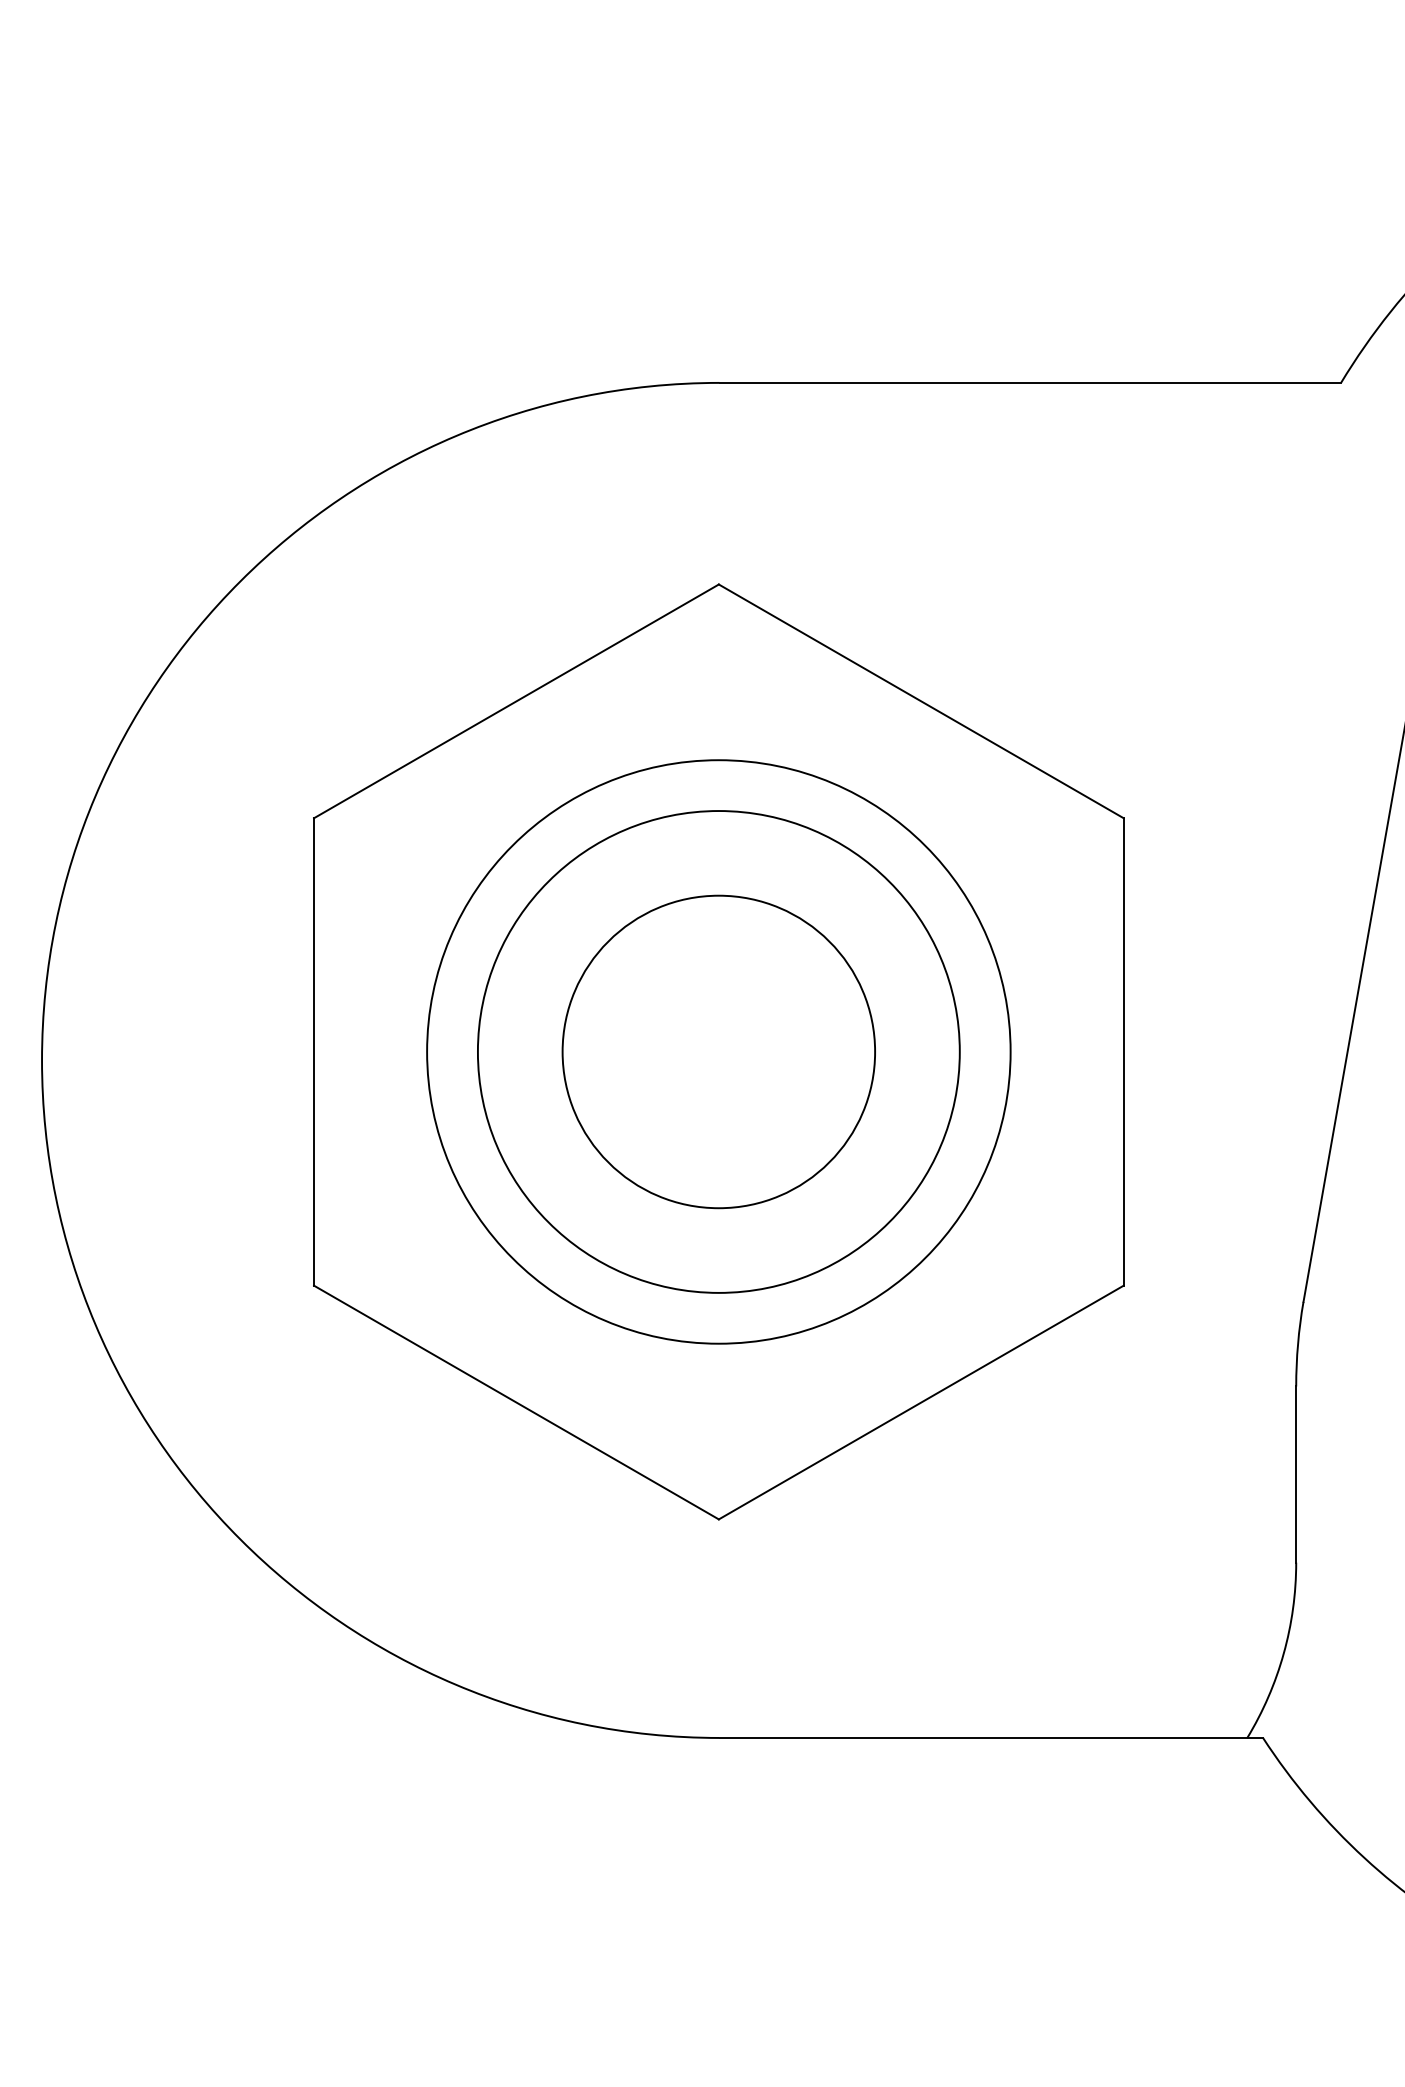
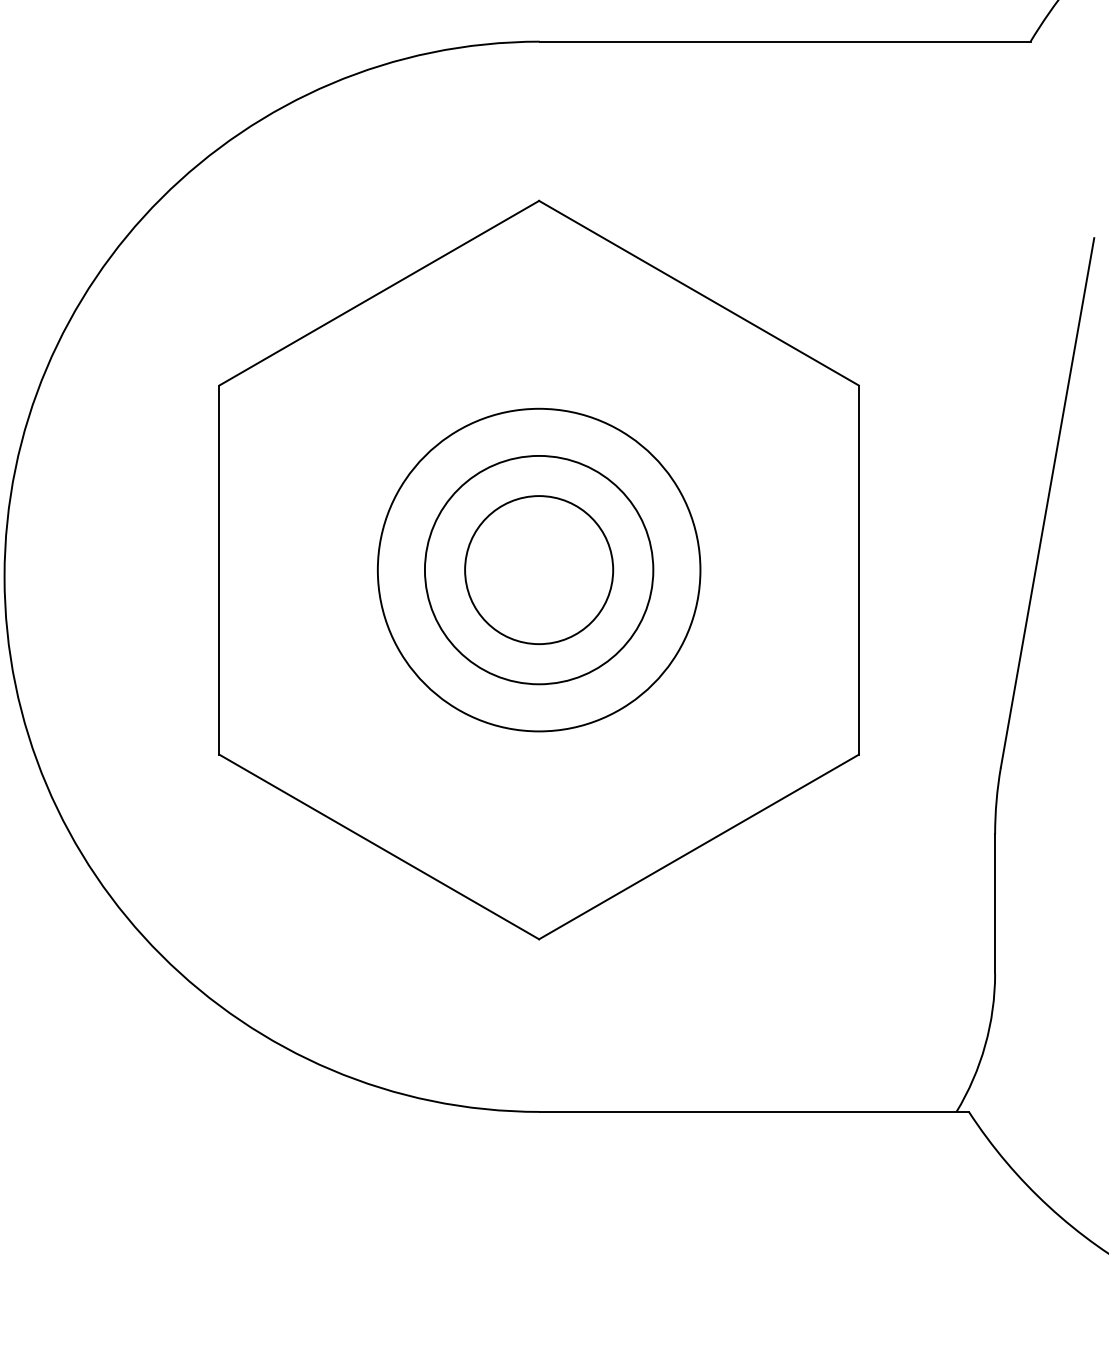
circle: (718, 1051) -> (538, 569), size x0.6
circle: (718, 1051) -> (538, 569), size x0.6
circle: (718, 1051) -> (538, 569), size x0.7

